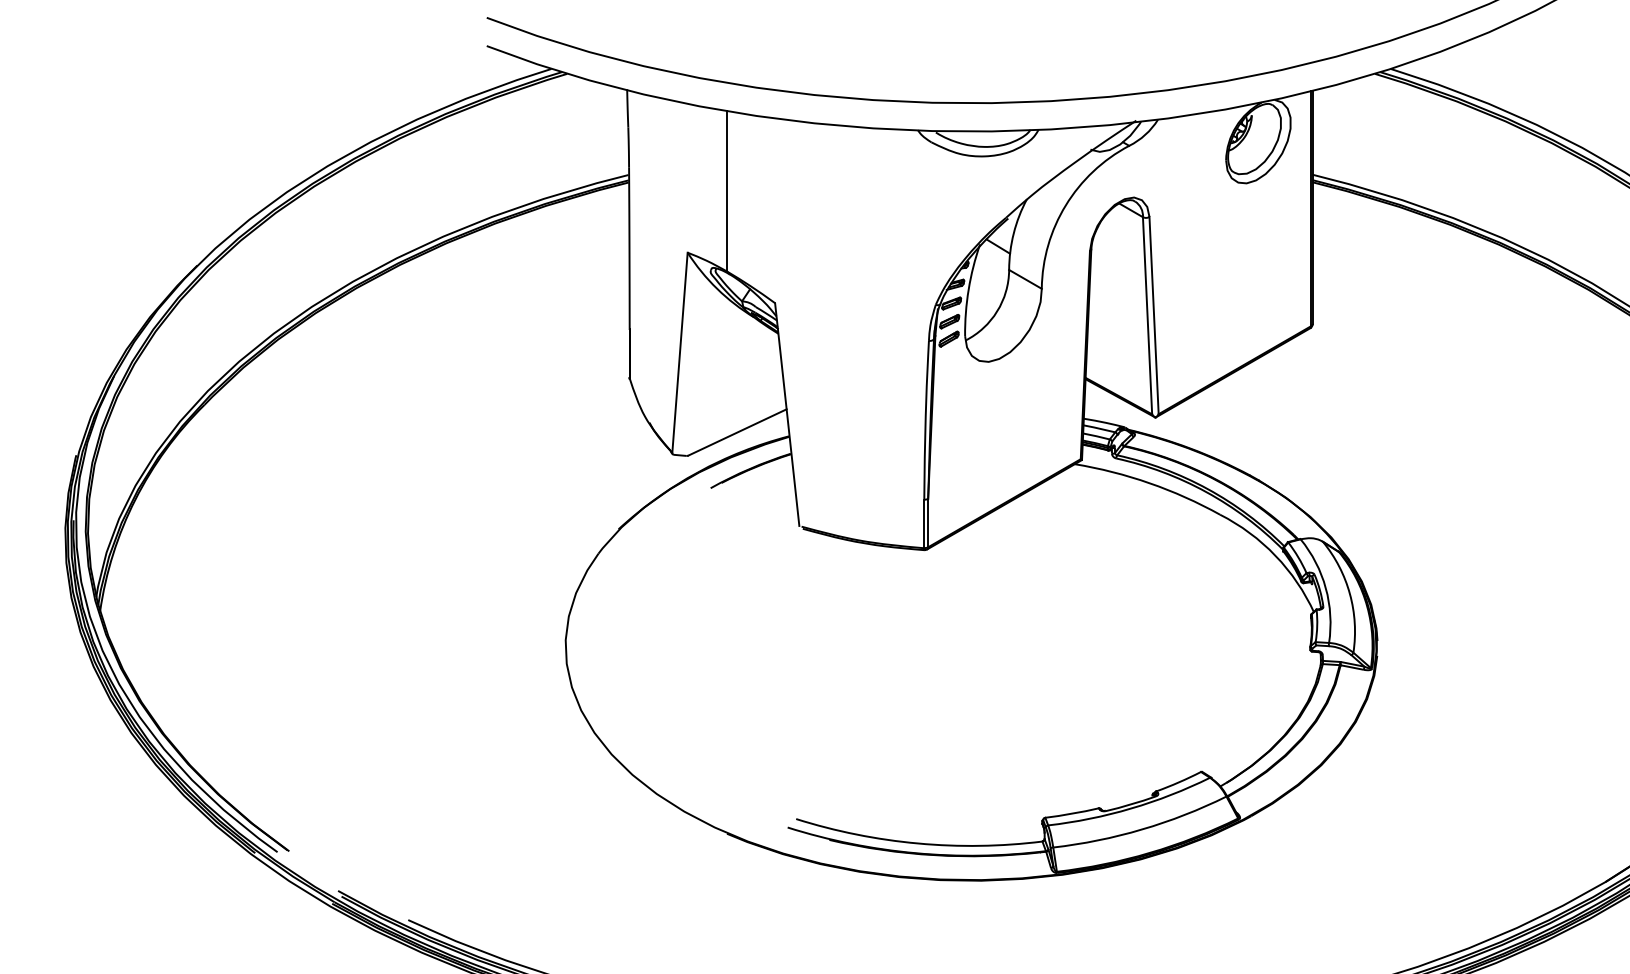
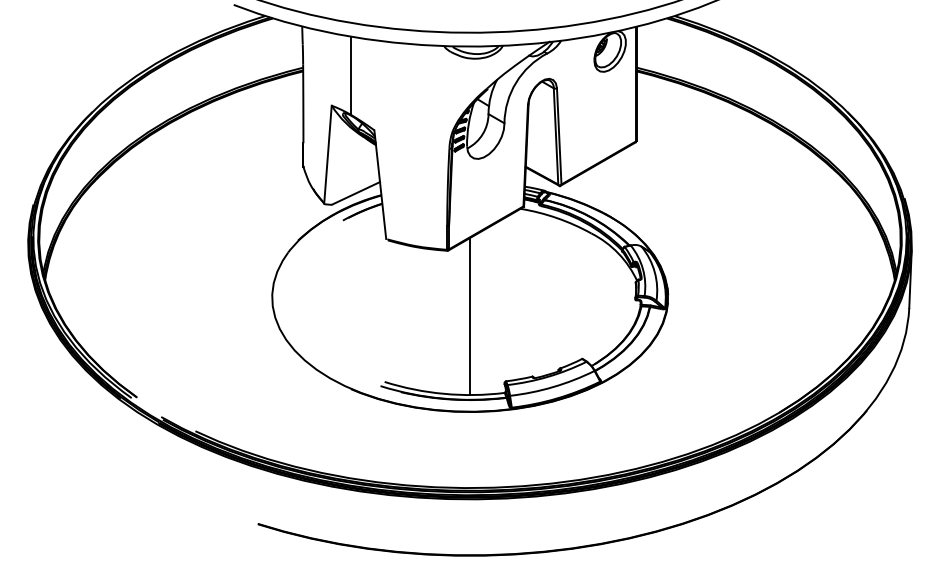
line: (972, 684) -> (470, 316), added

